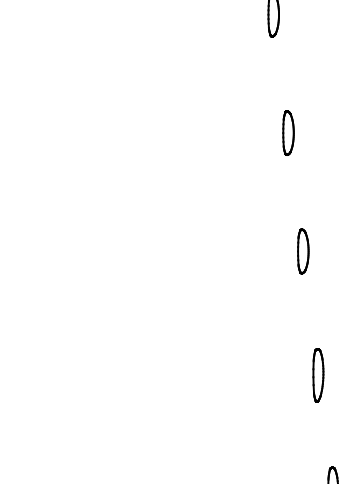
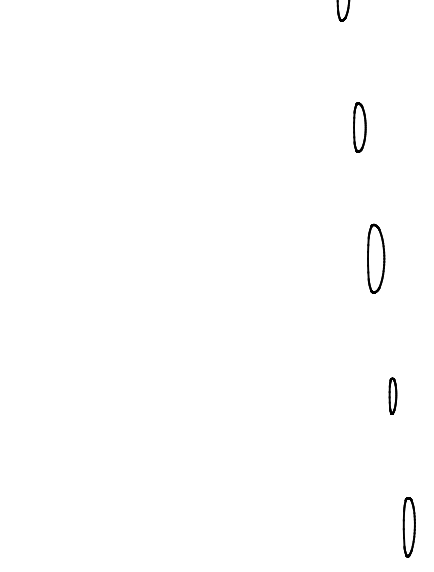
part: (303, 251) -> (376, 258), size x1.4
part: (318, 375) -> (392, 396), size x0.6

